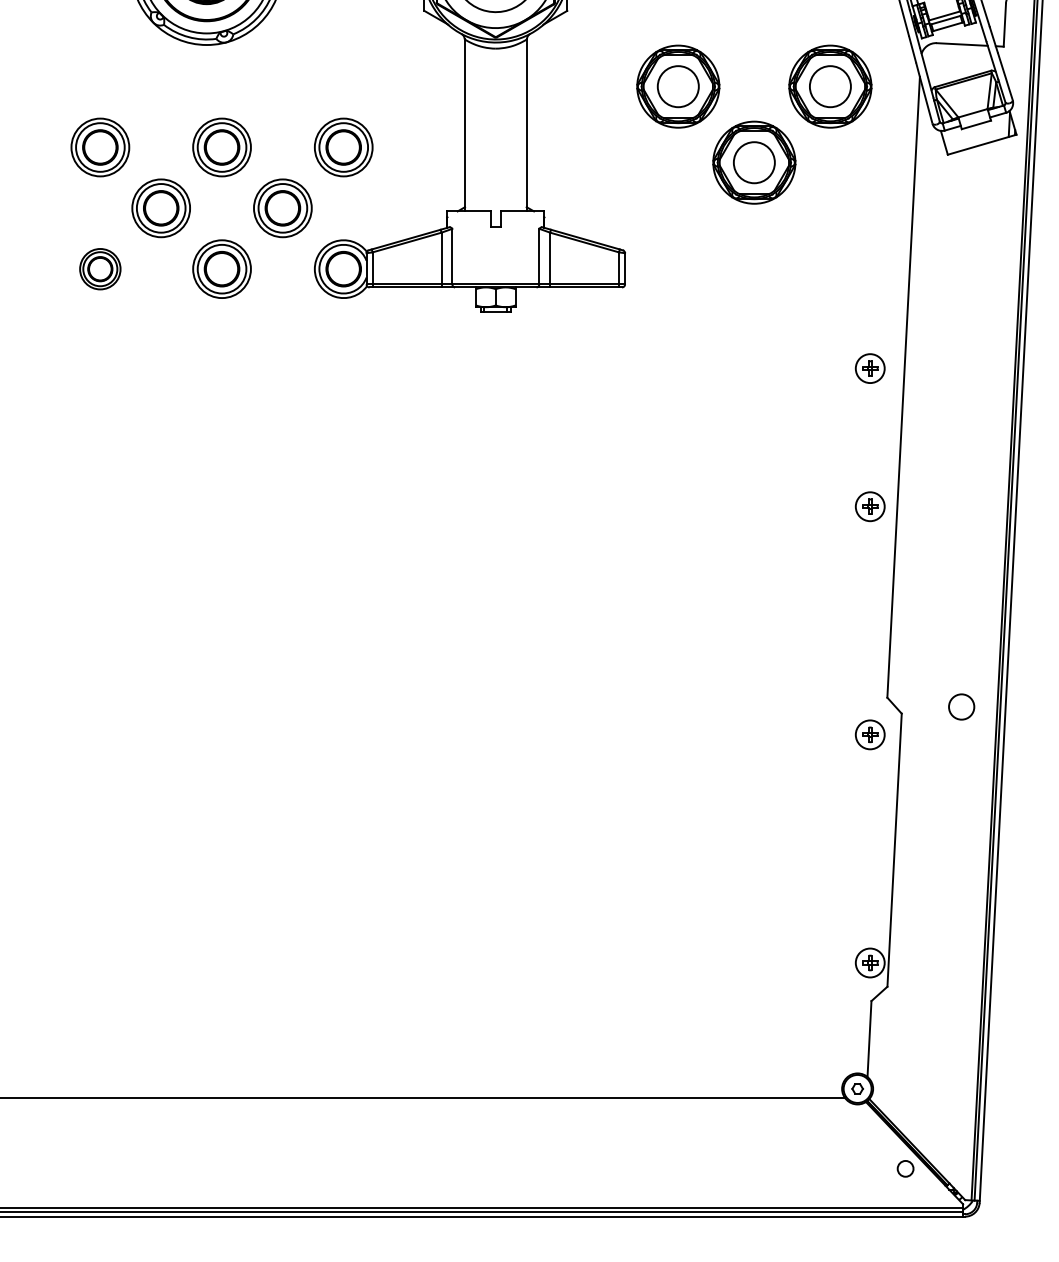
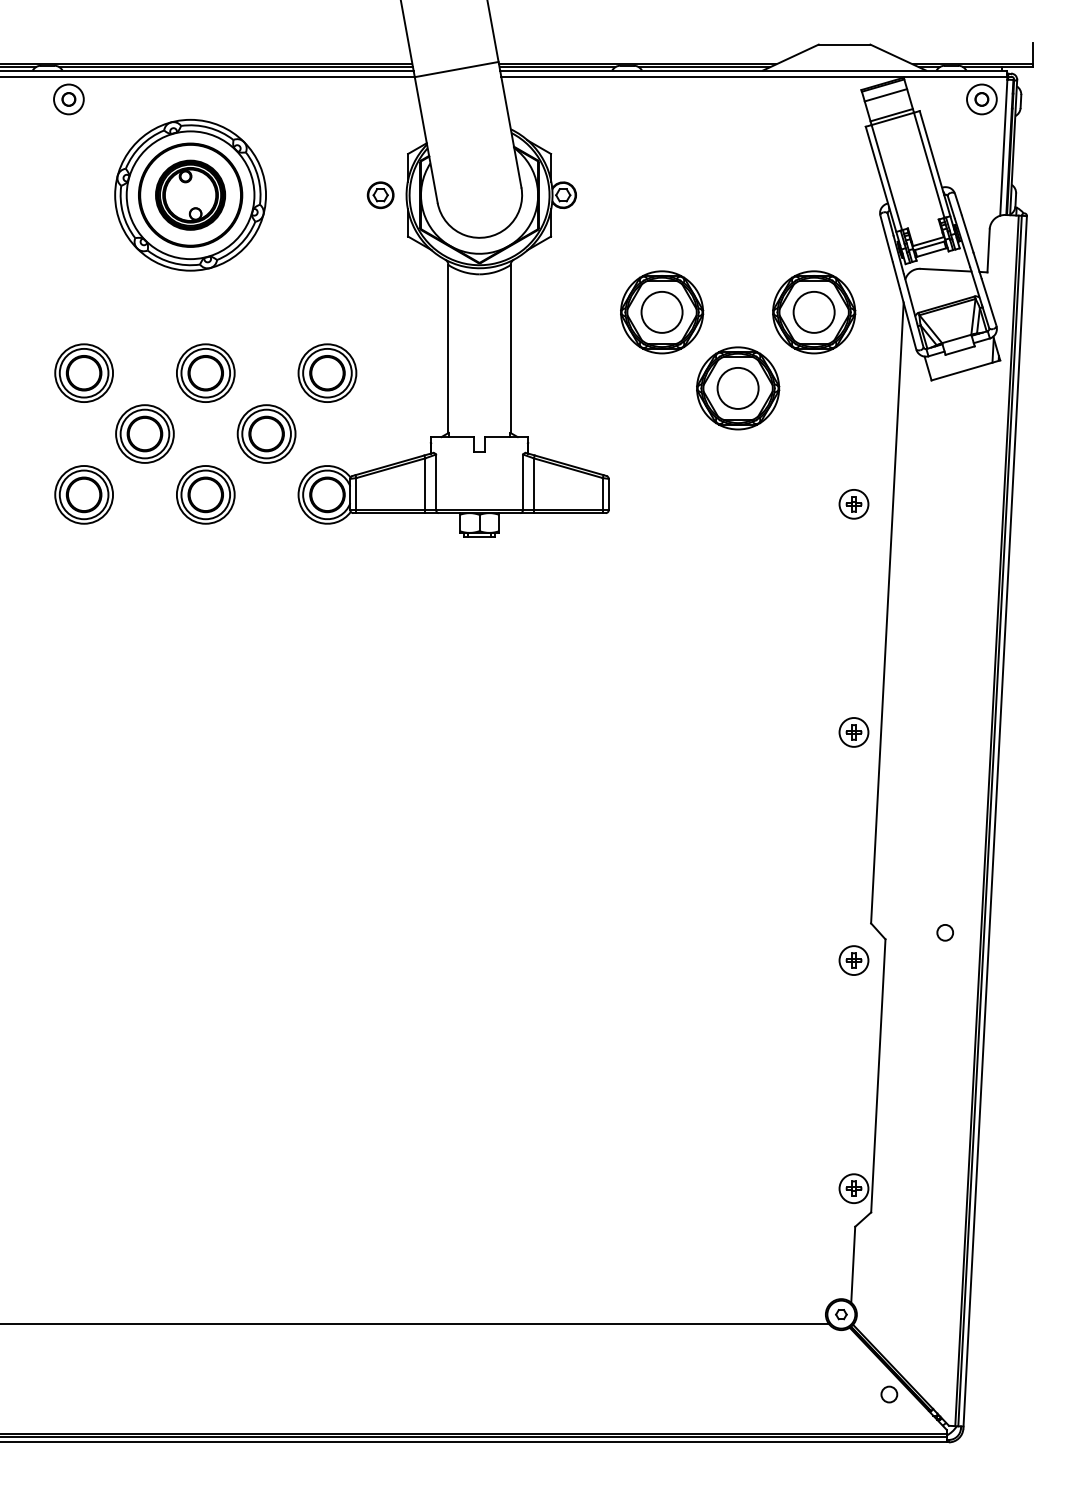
part: (99, 268) -> (83, 494), size x1.43
part: (869, 368) -> (853, 504), moved
circle: (960, 706) -> (944, 932), size x0.62

